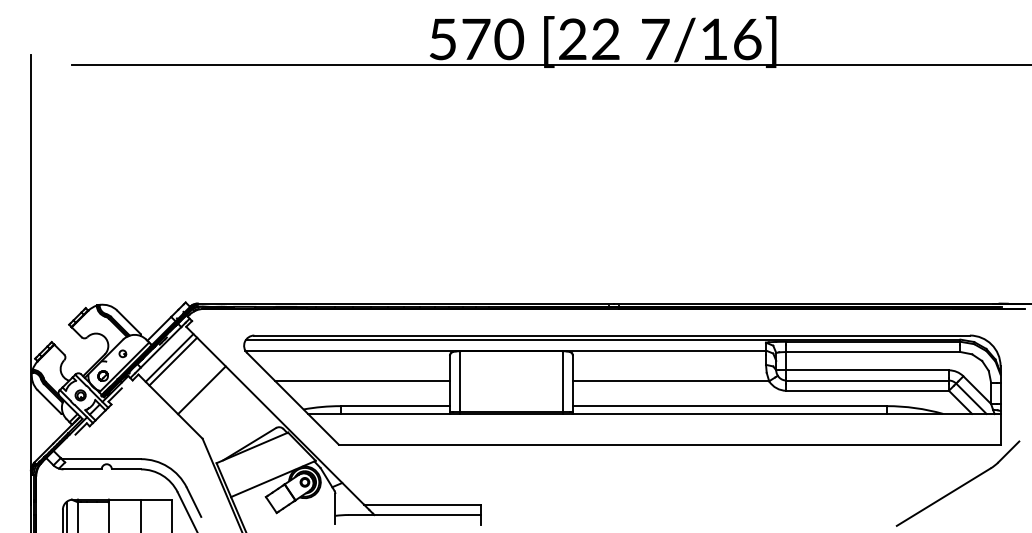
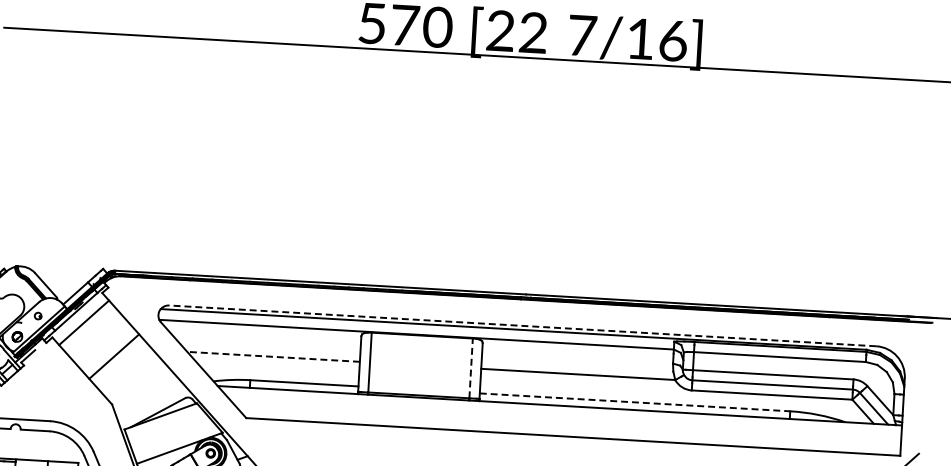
line: (612, 335) -> (523, 325), solid -> dashed
line: (173, 361) -> (87, 326), removed
line: (562, 380) -> (471, 367), solid -> dashed
line: (362, 381) -> (273, 357), solid -> dashed
line: (730, 406) -> (635, 402), solid -> dashed

